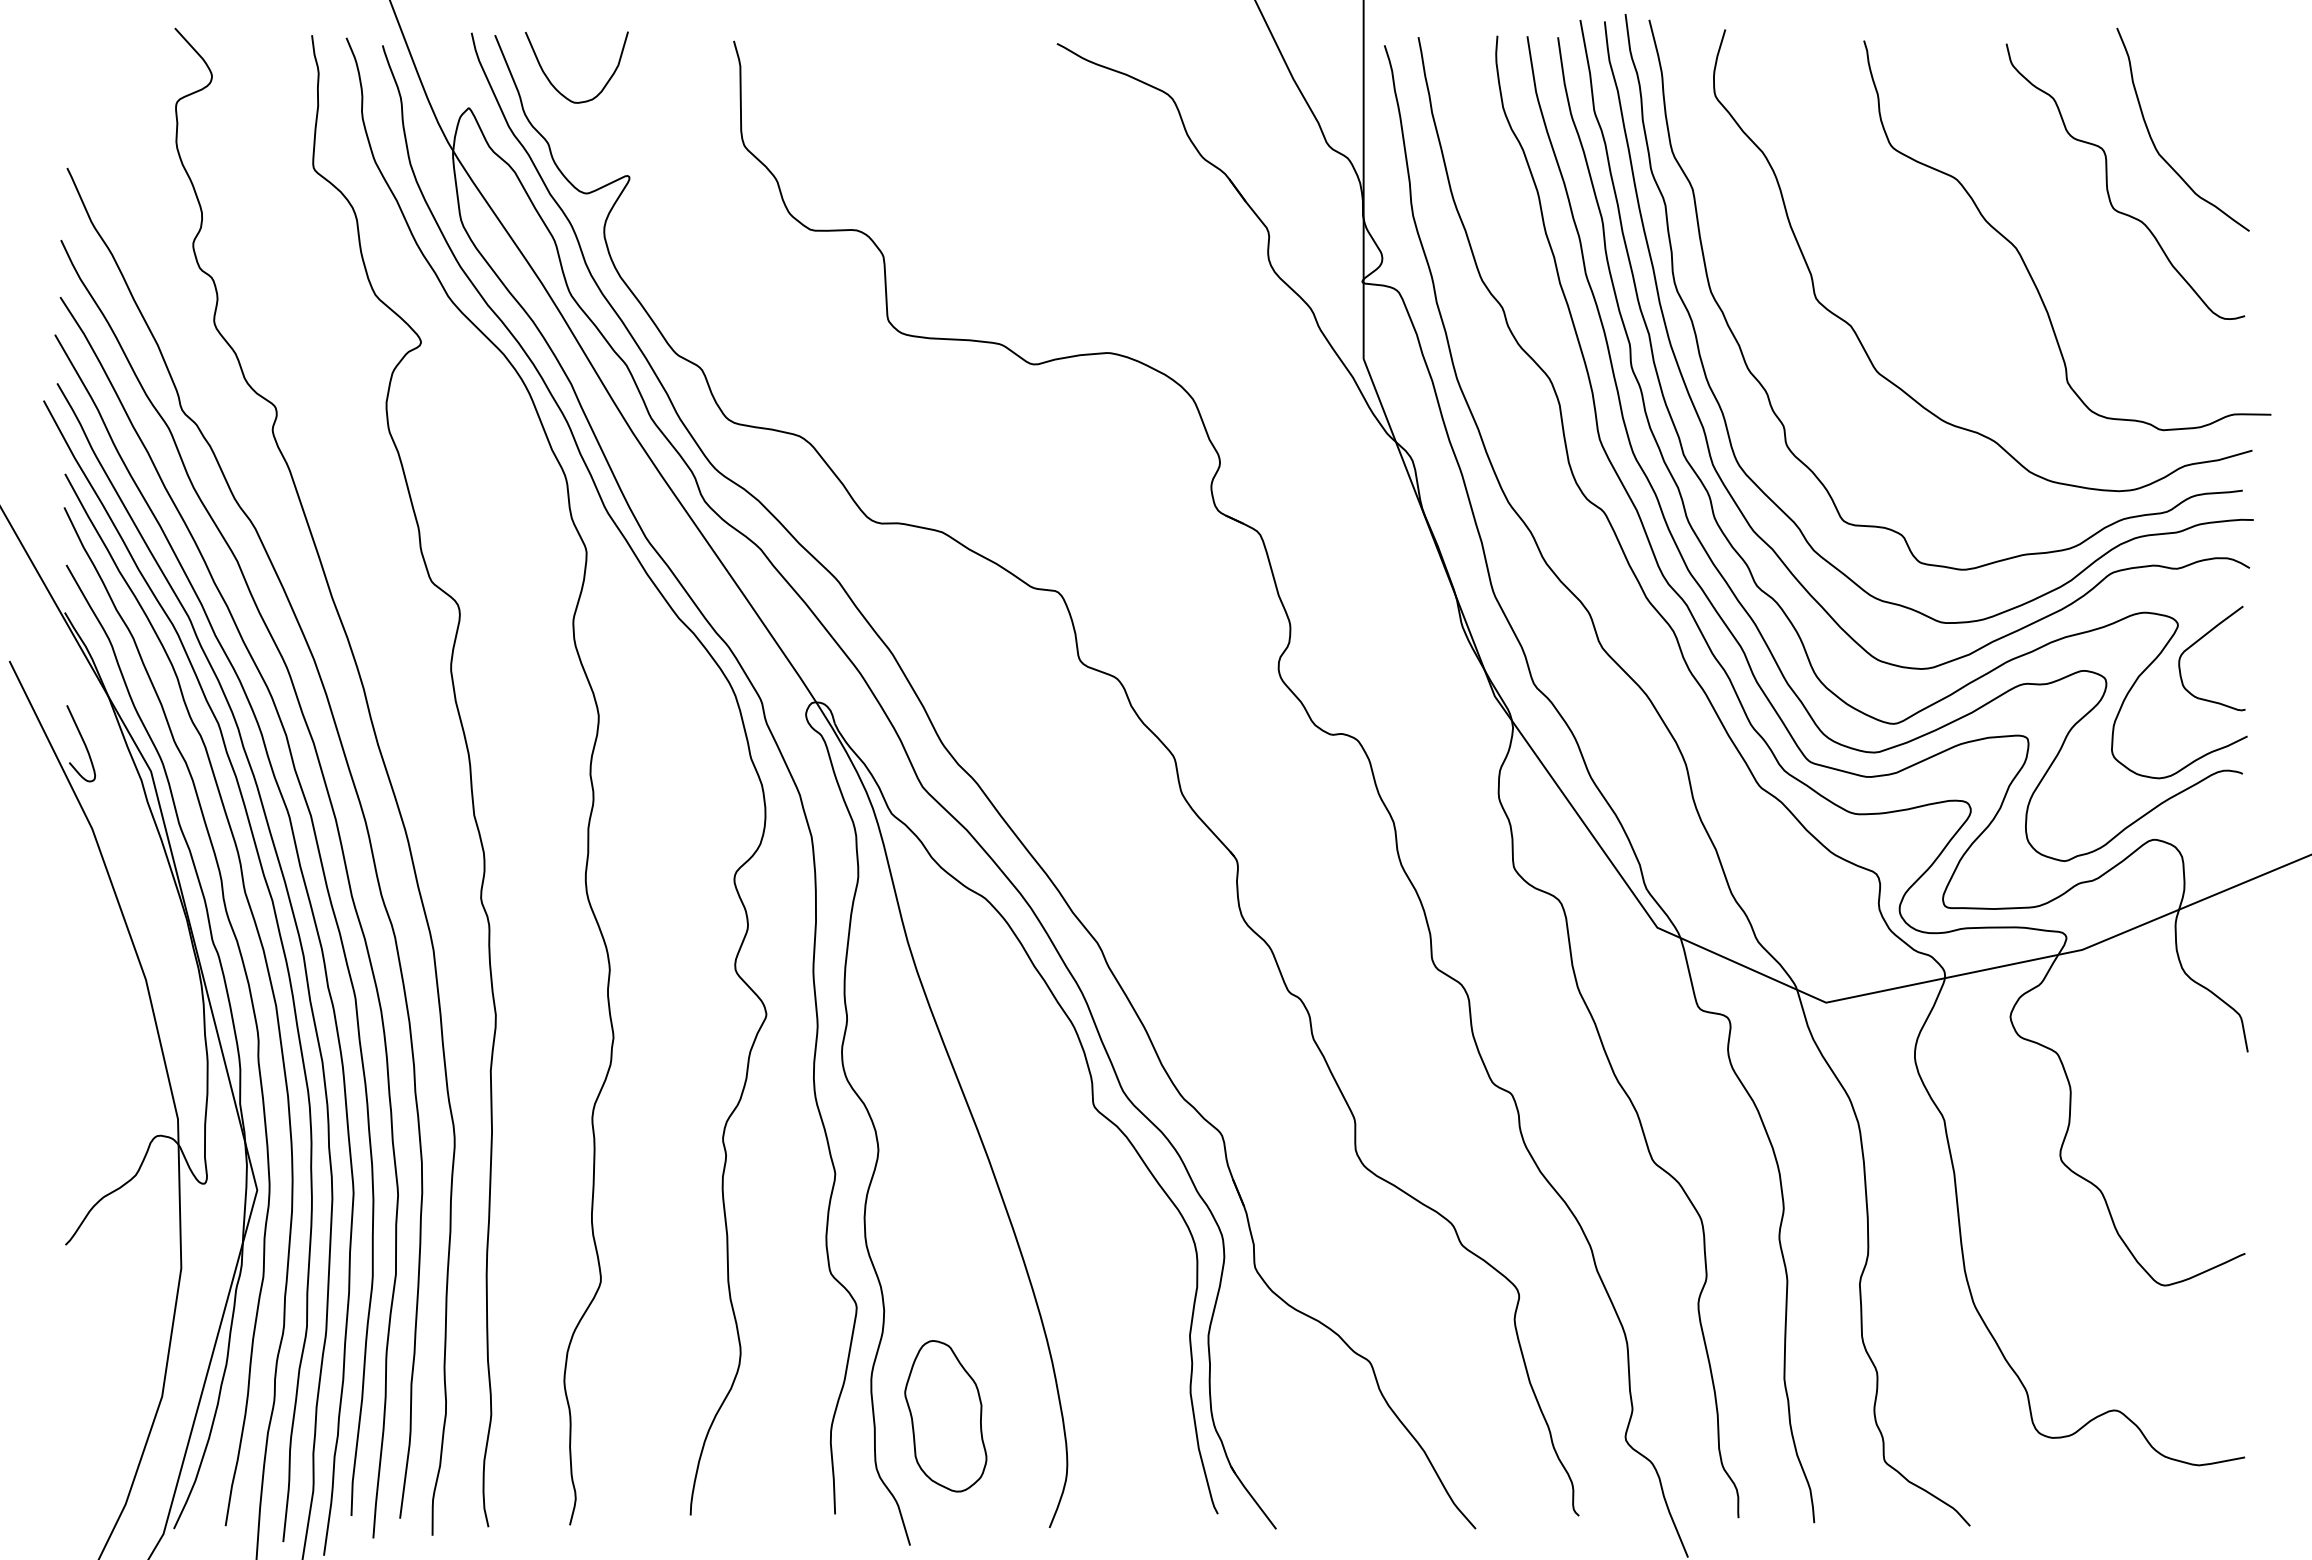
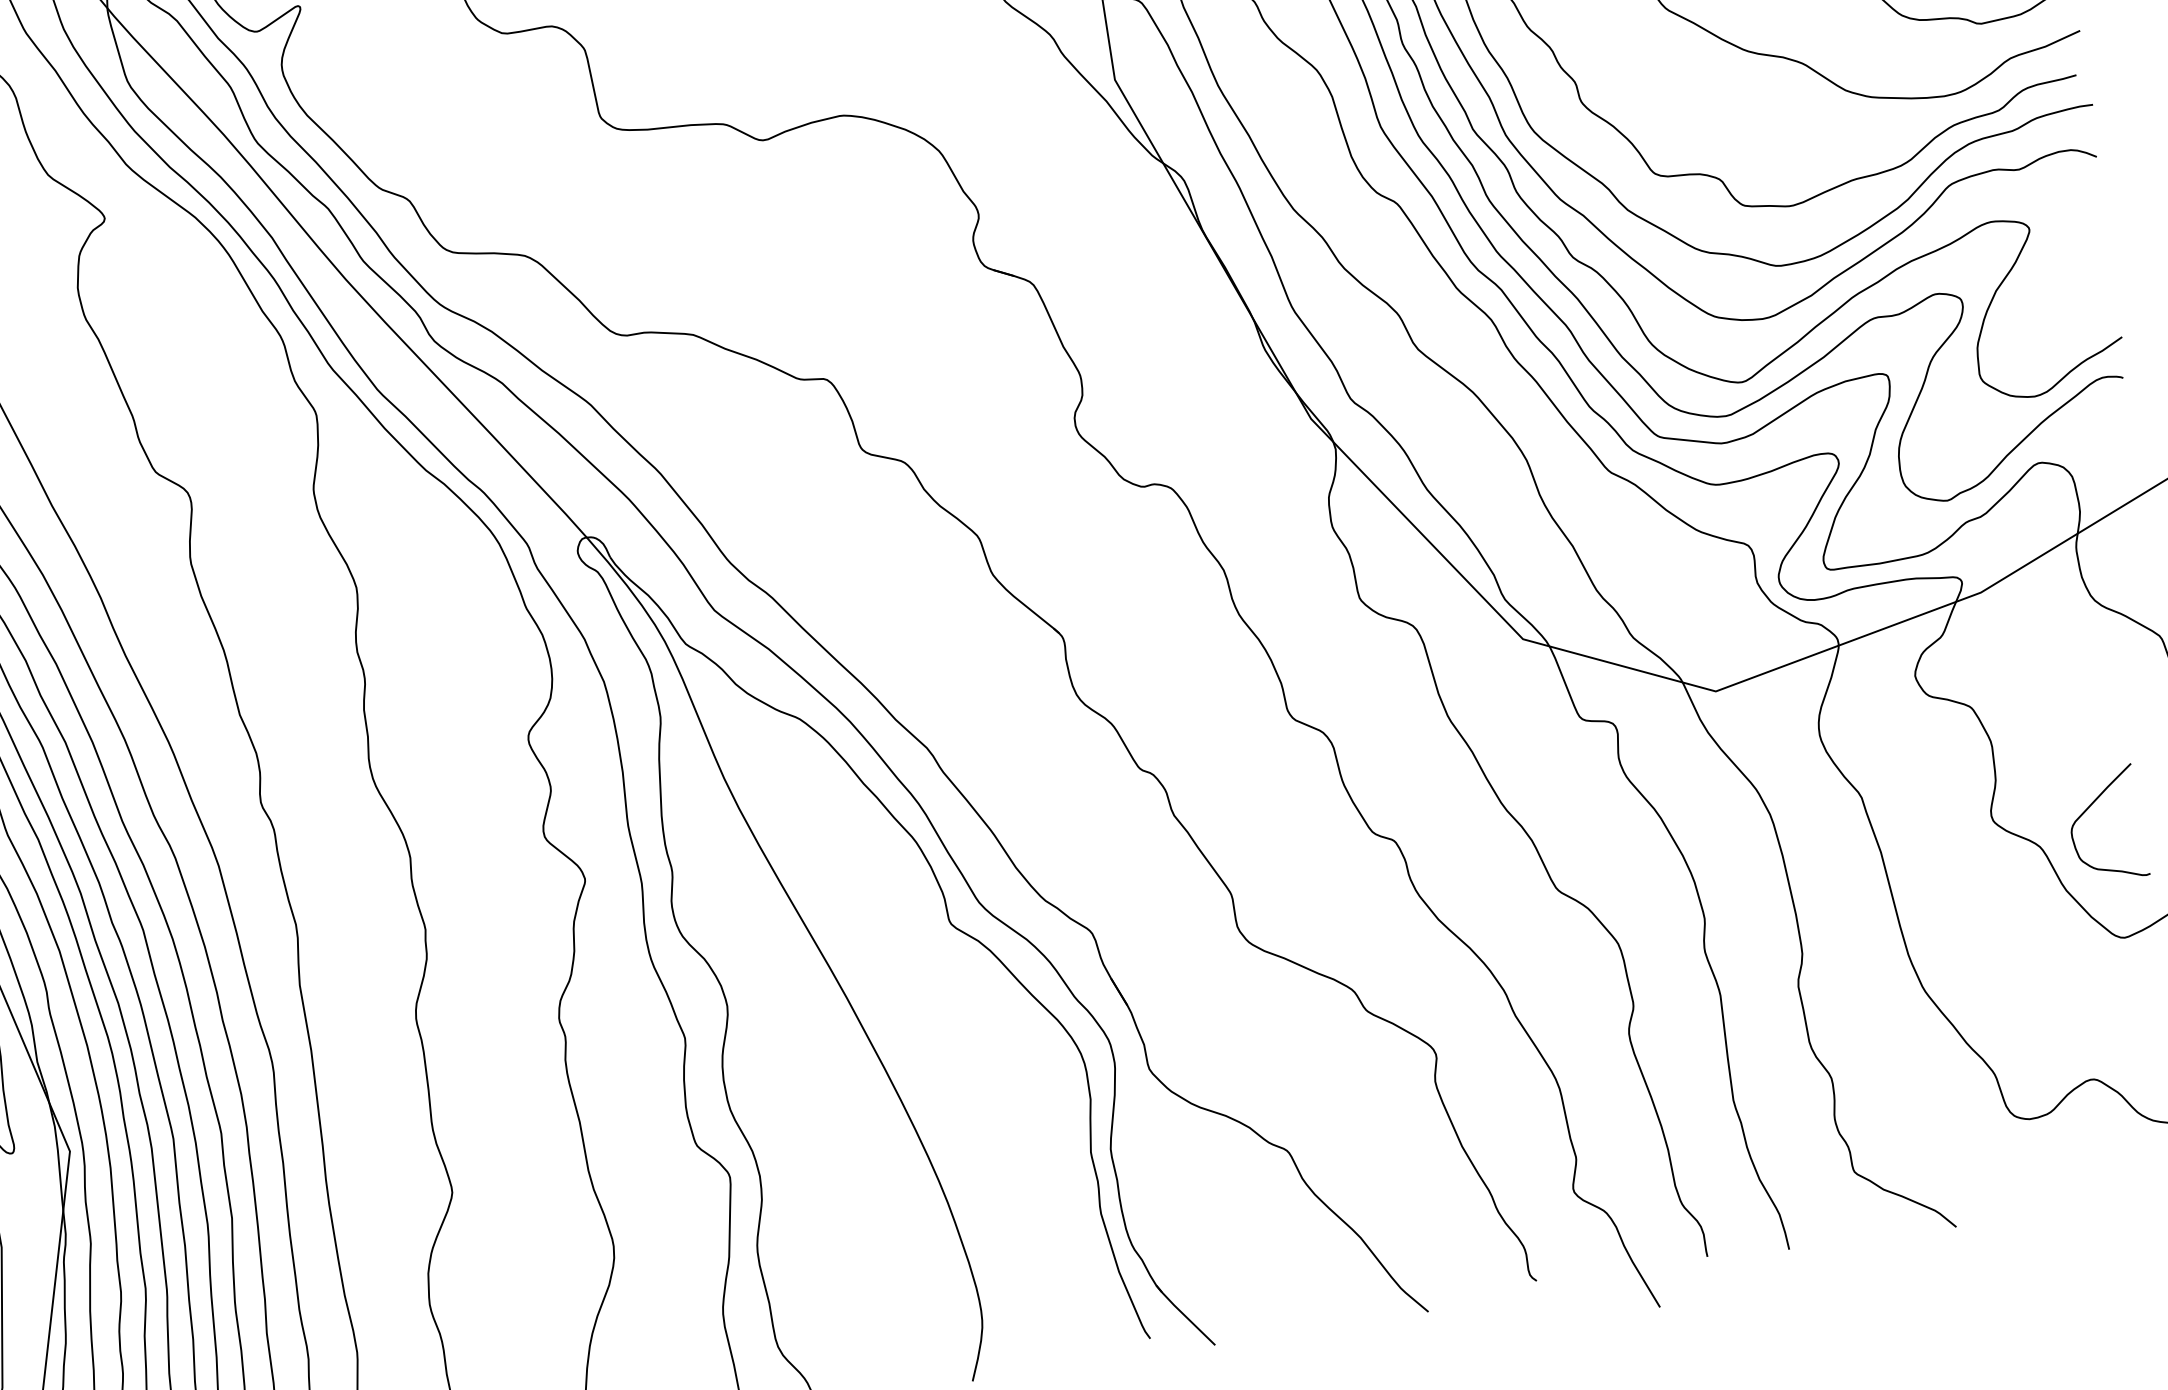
curve: (2196, 643) -> (2087, 811), moved
part: (945, 1416) -> (843, 1279), removed

